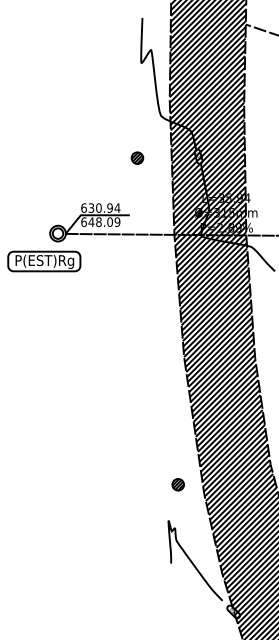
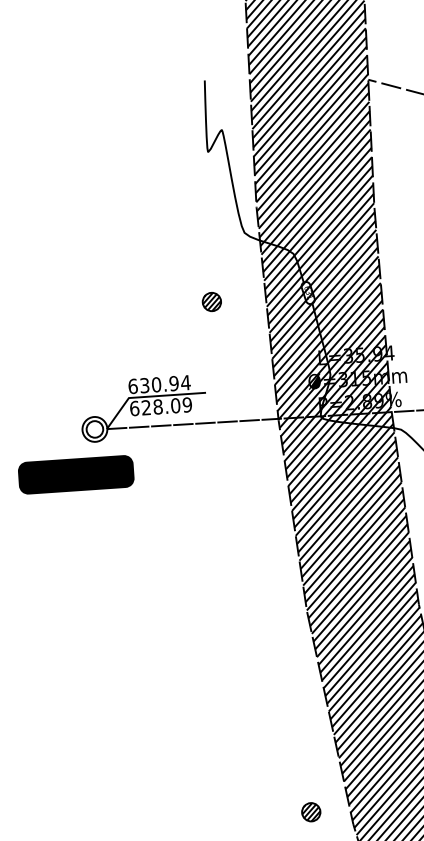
text: (91, 221) -> (146, 406), 648.09 -> 628.09
fill: (44, 261) -> (76, 474), added

